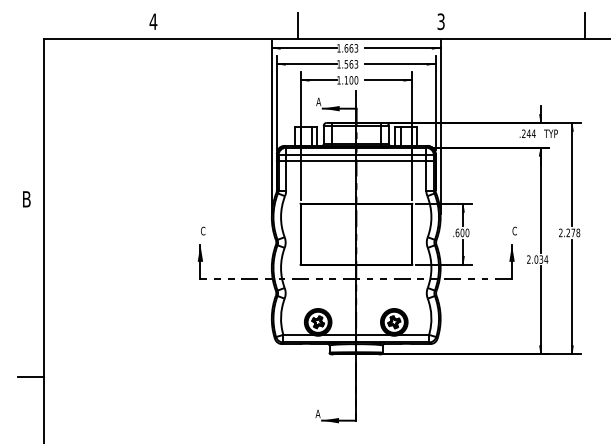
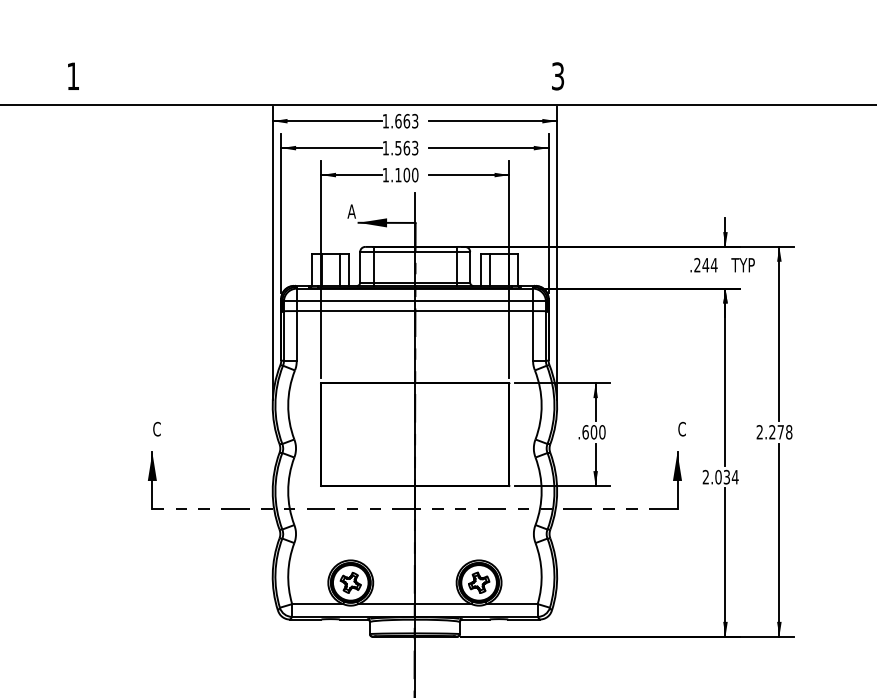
text: (153, 21) -> (73, 75), 4 -> 1
line: (297, 25) -> (315, 82), removed
line: (585, 25) -> (801, 82), removed

